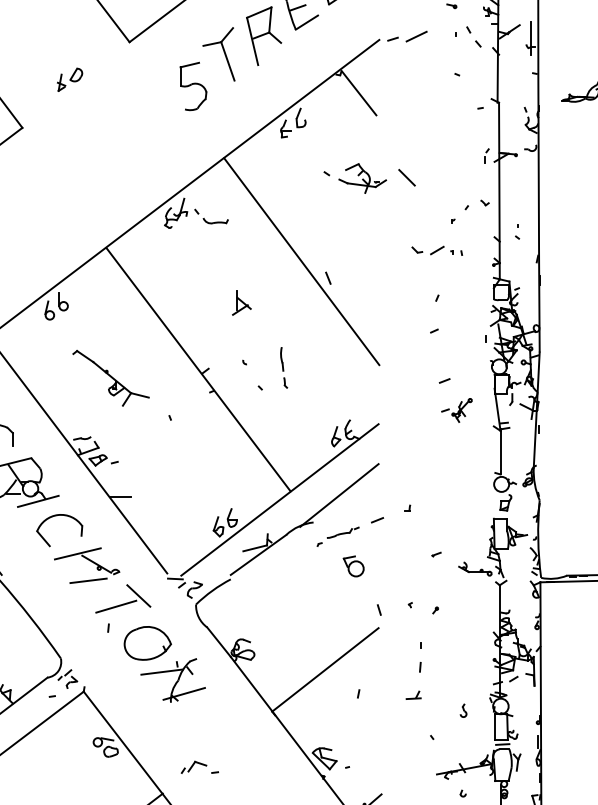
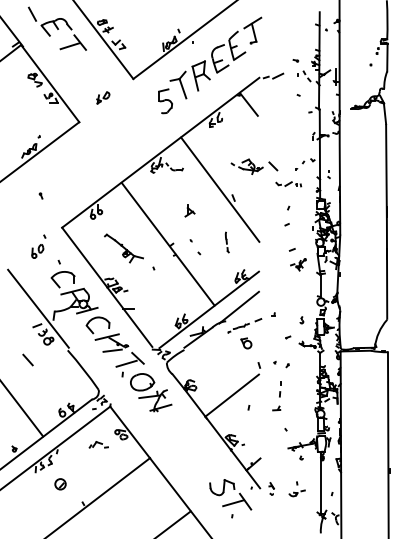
part: (369, 177) -> (254, 166), moved
part: (282, 368) -> (226, 242), moved
part: (462, 711) -> (301, 320), moved
part: (199, 766) -> (98, 444), moved

